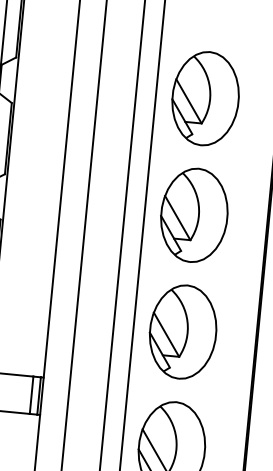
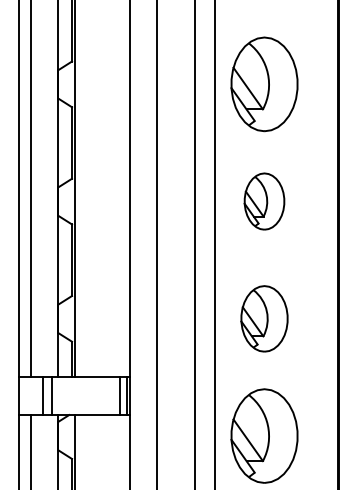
part: (194, 215) -> (264, 201), size x0.6
part: (183, 331) -> (264, 318), size x0.7

